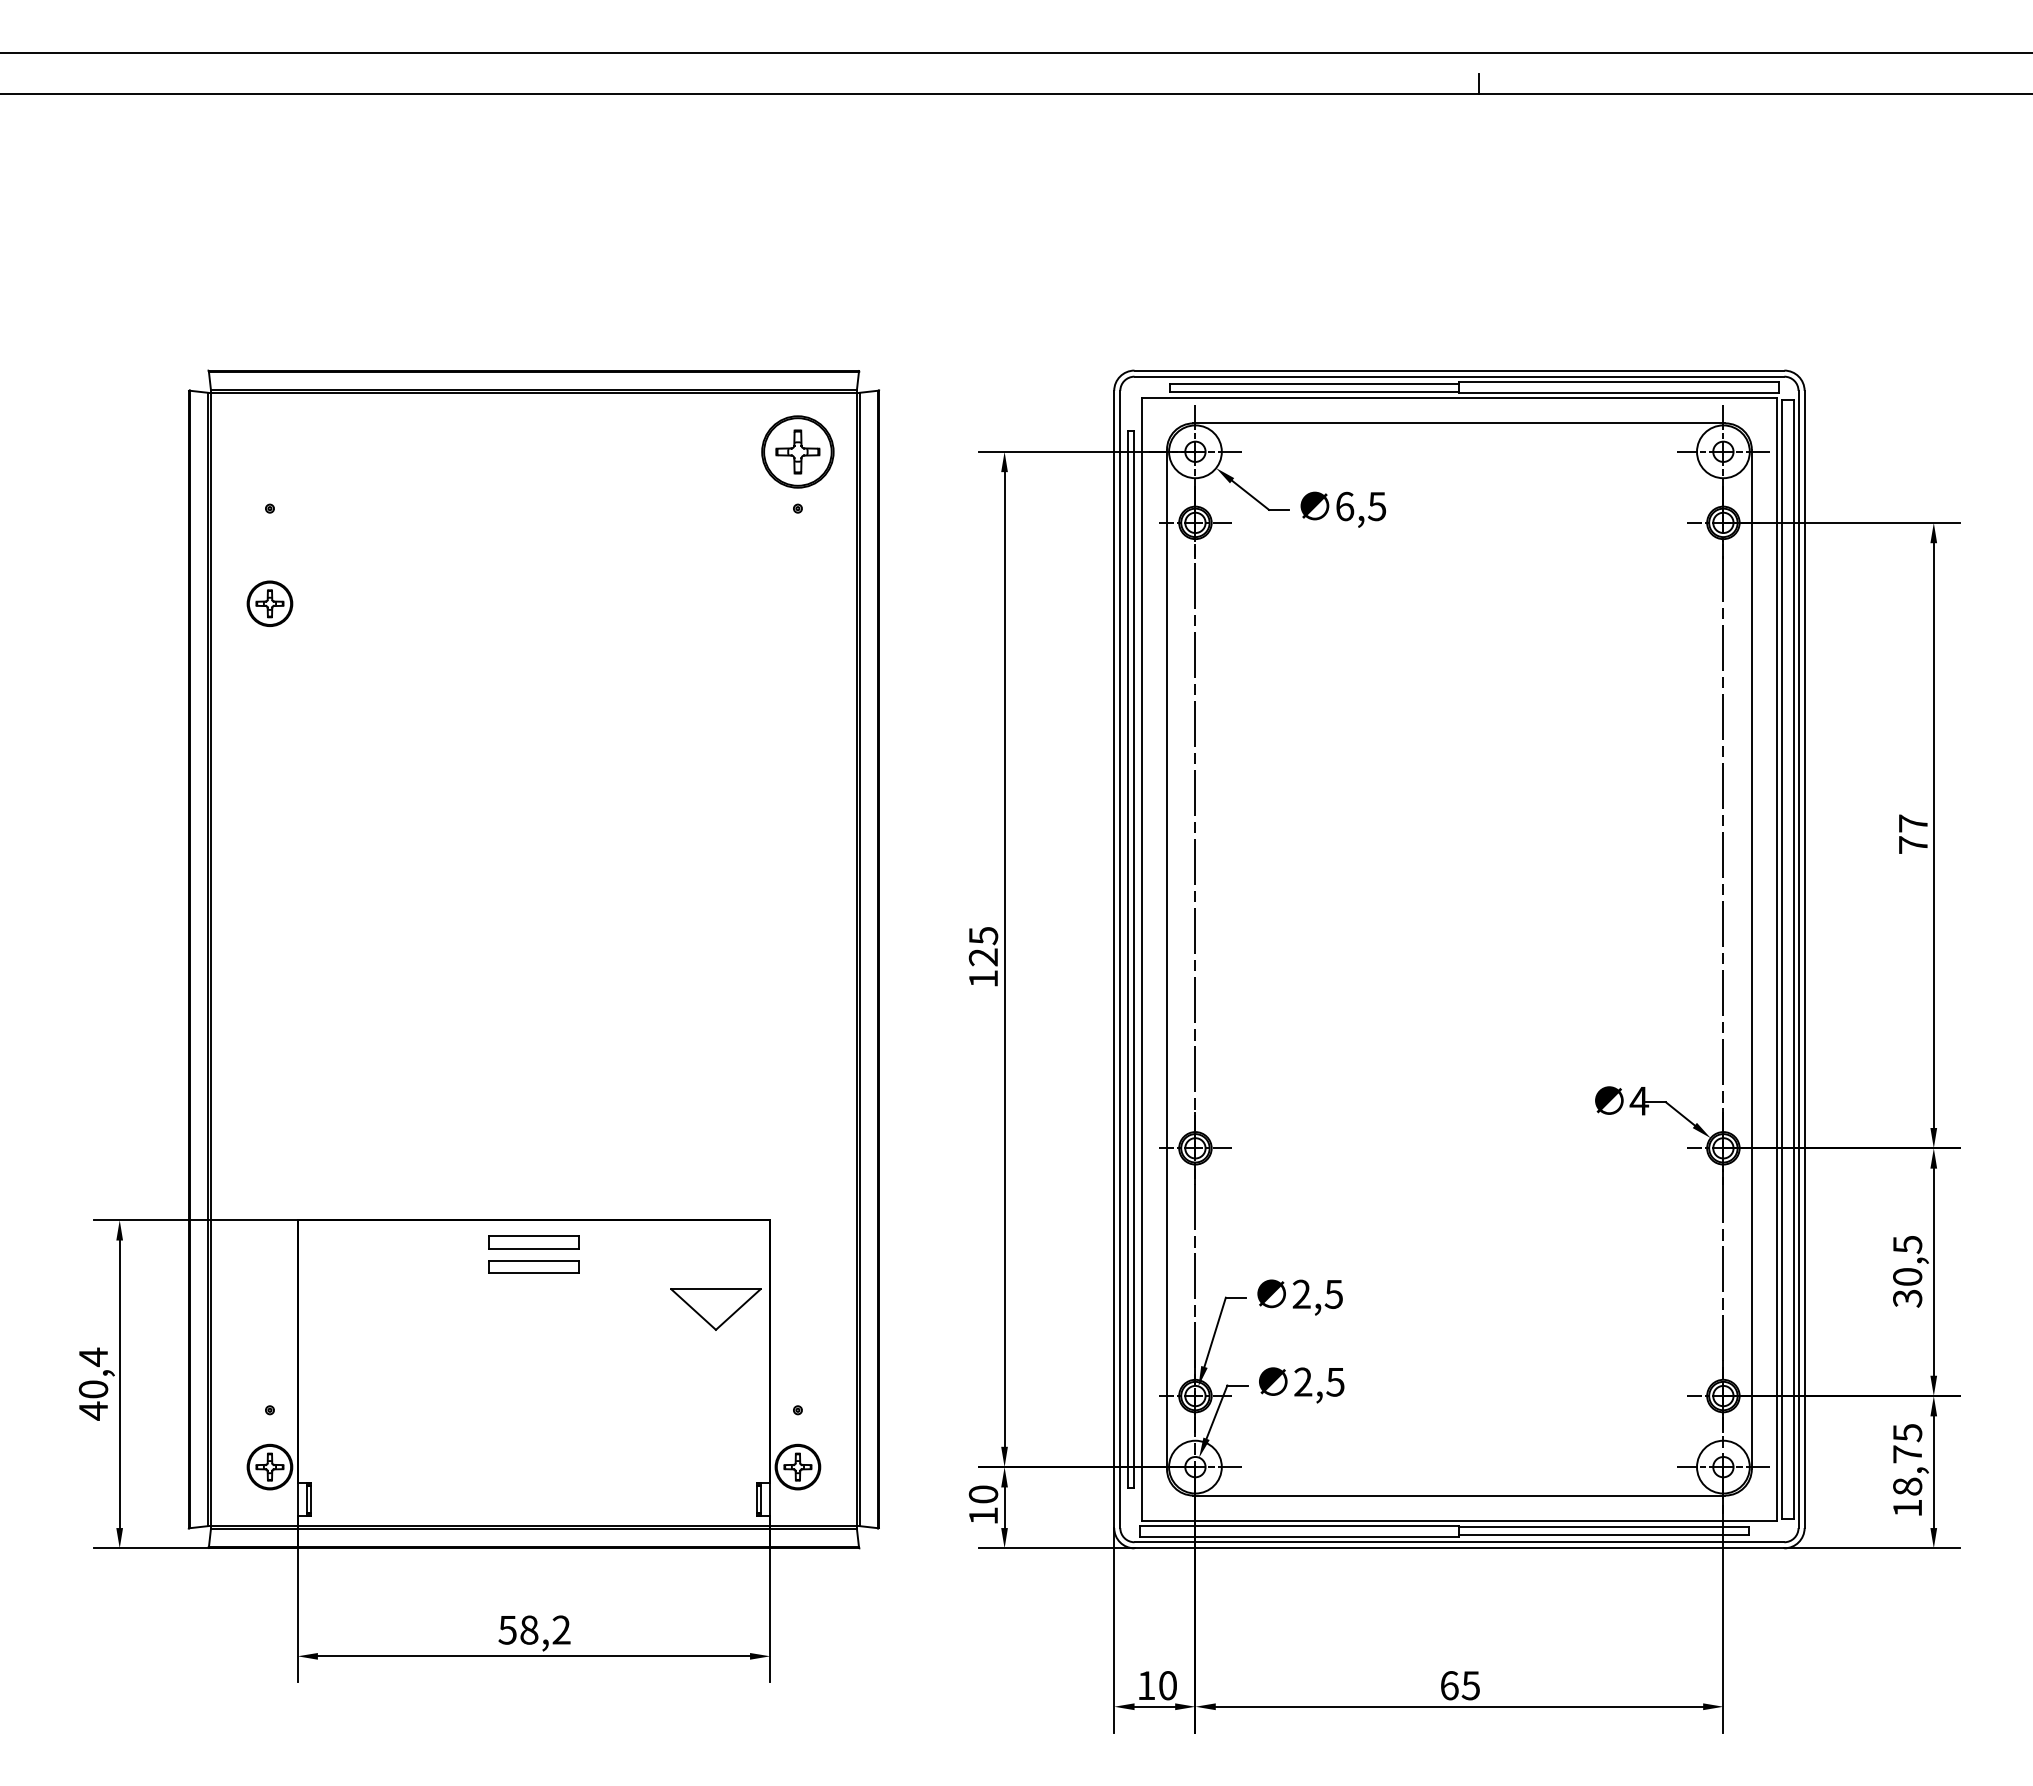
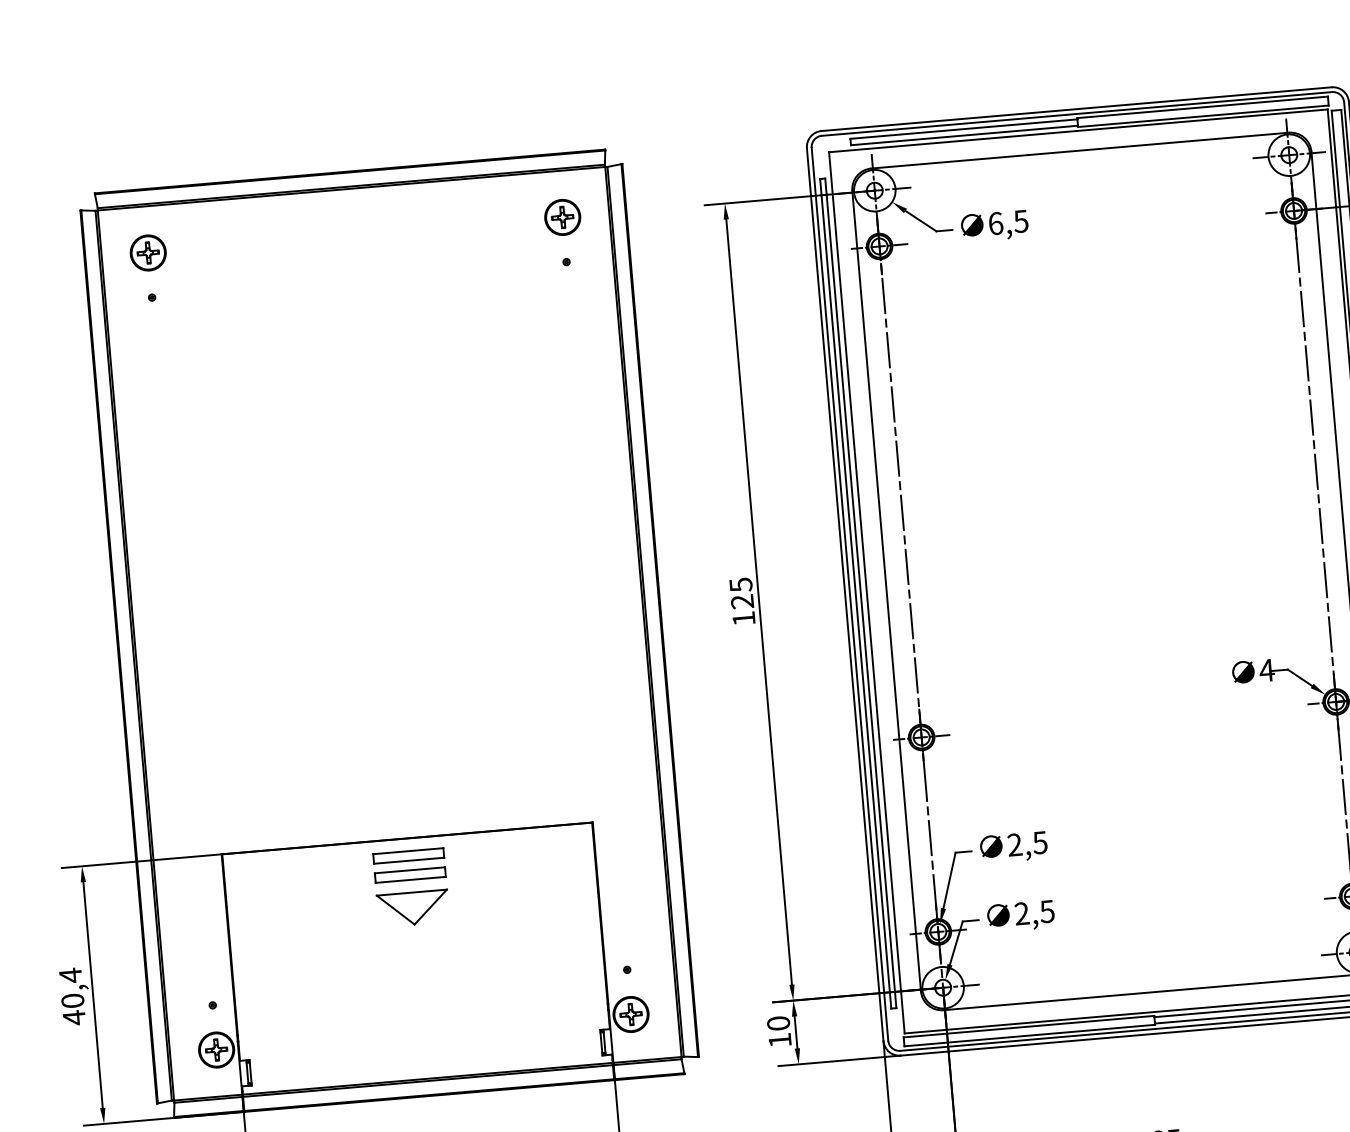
part: (797, 451) -> (562, 217), size x0.62
part: (269, 603) -> (147, 252), moved
part: (715, 1309) -> (412, 908), moved

